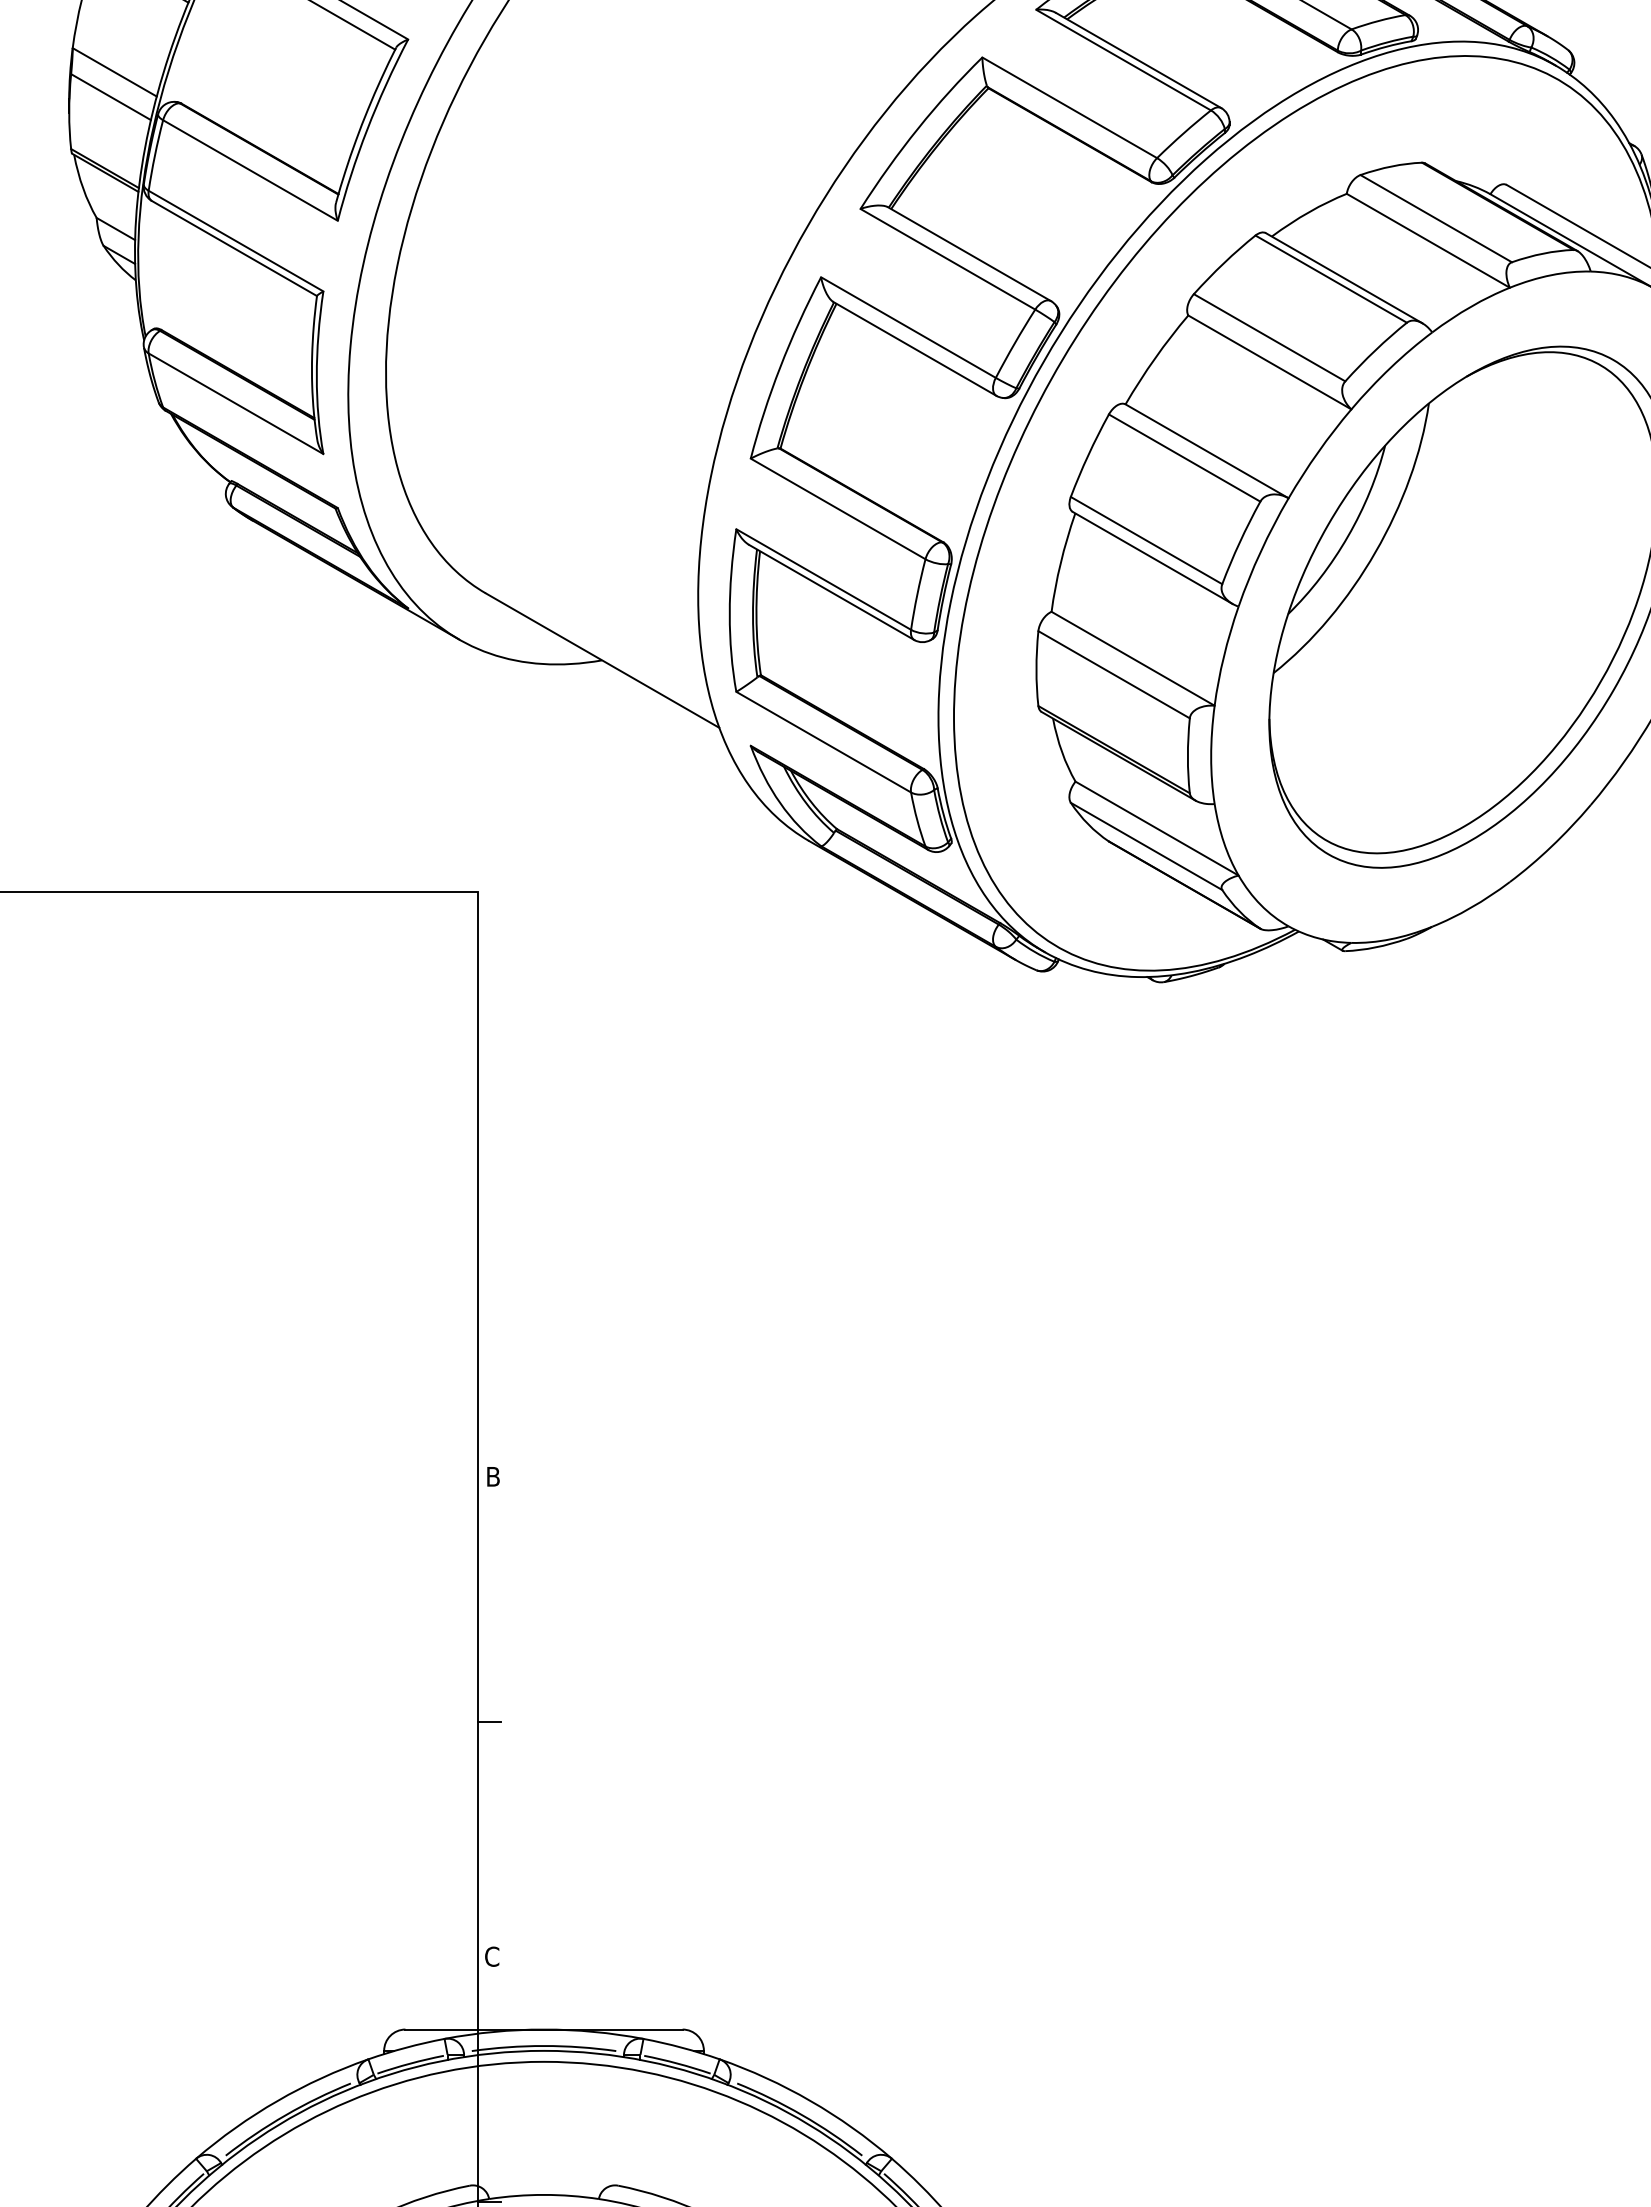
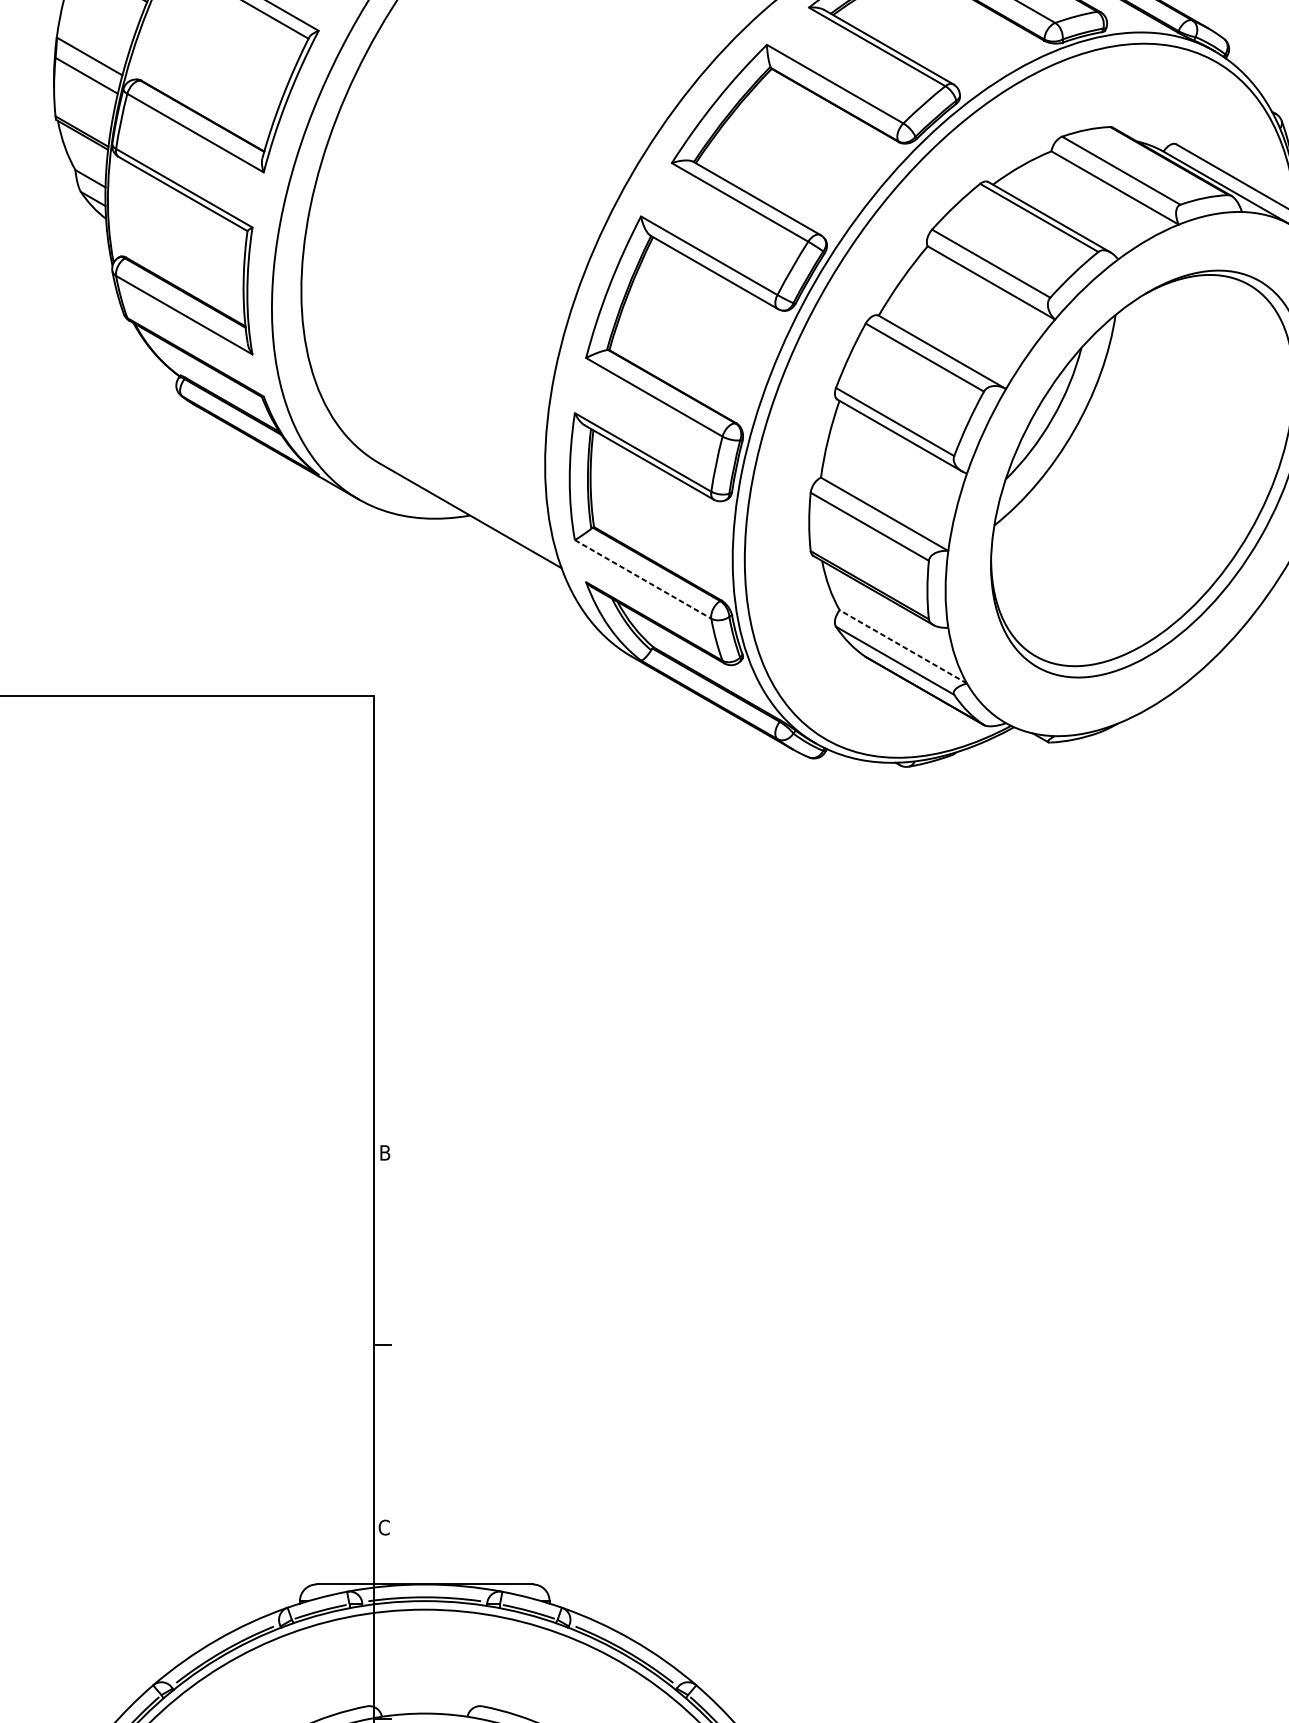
line: (823, 742) -> (642, 579), solid -> dashed
line: (1156, 828) -> (902, 646), solid -> dashed

